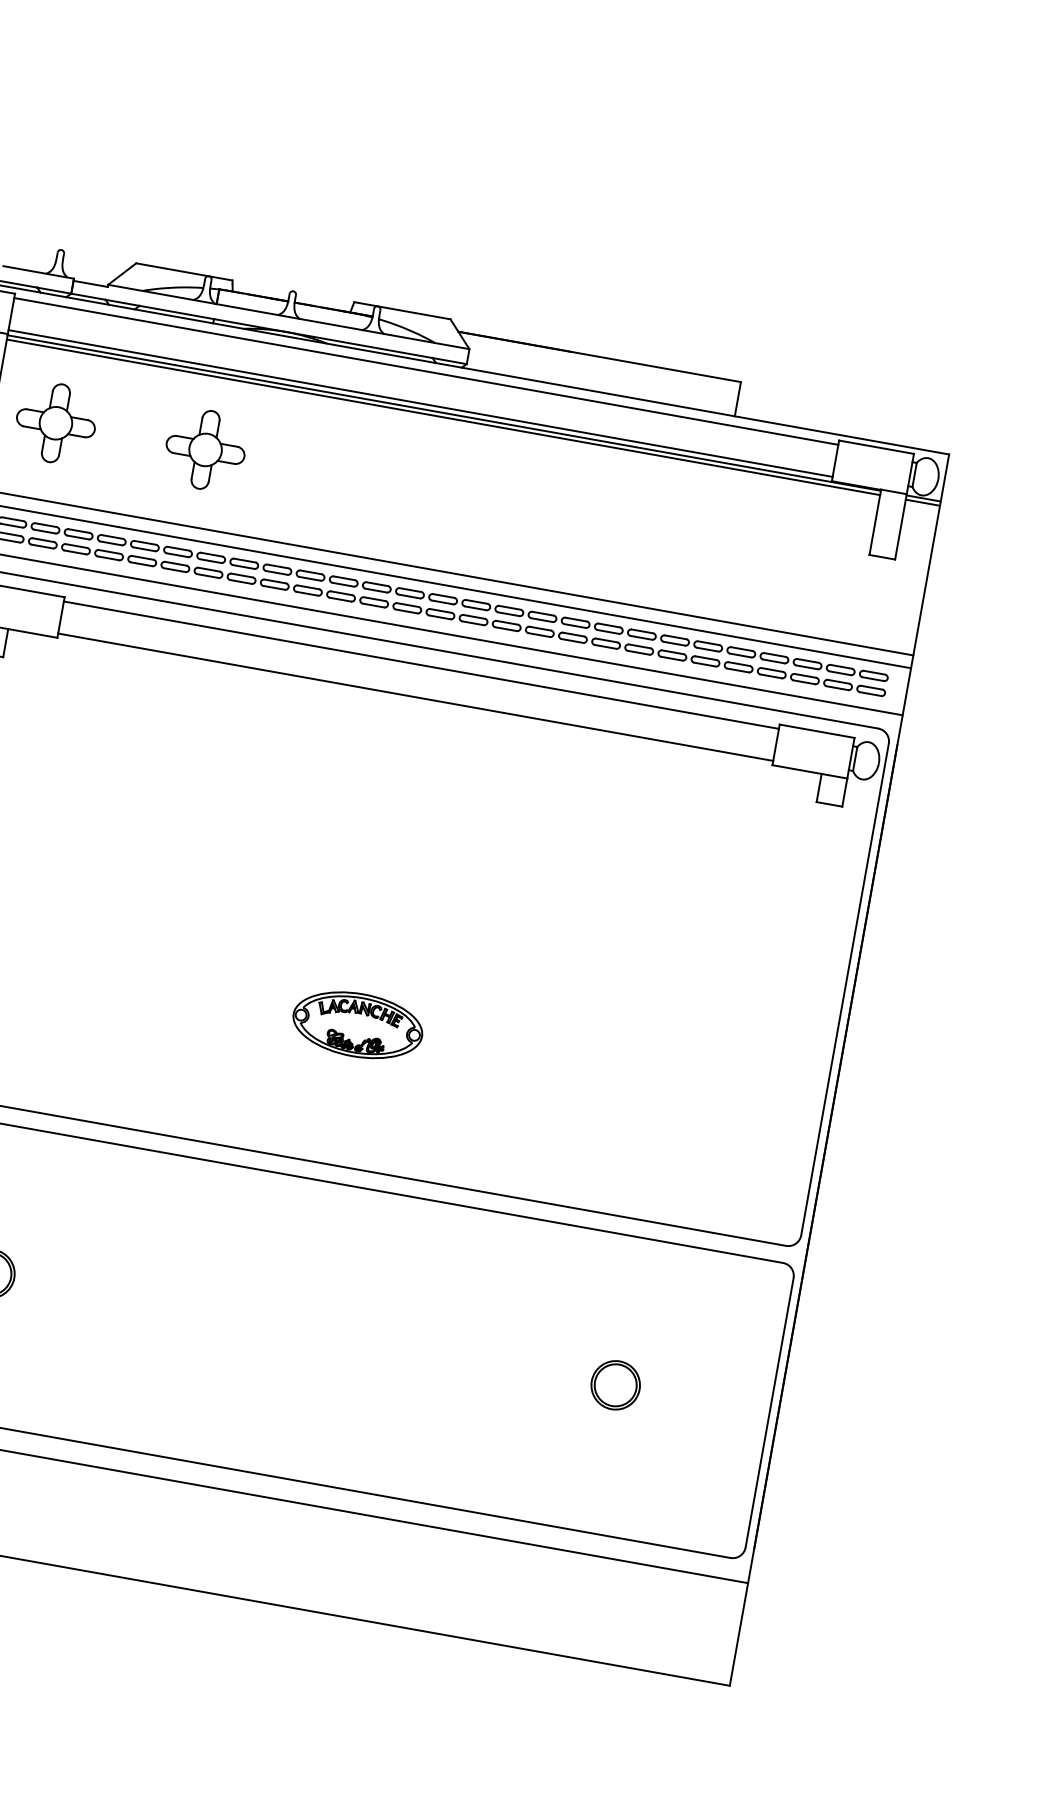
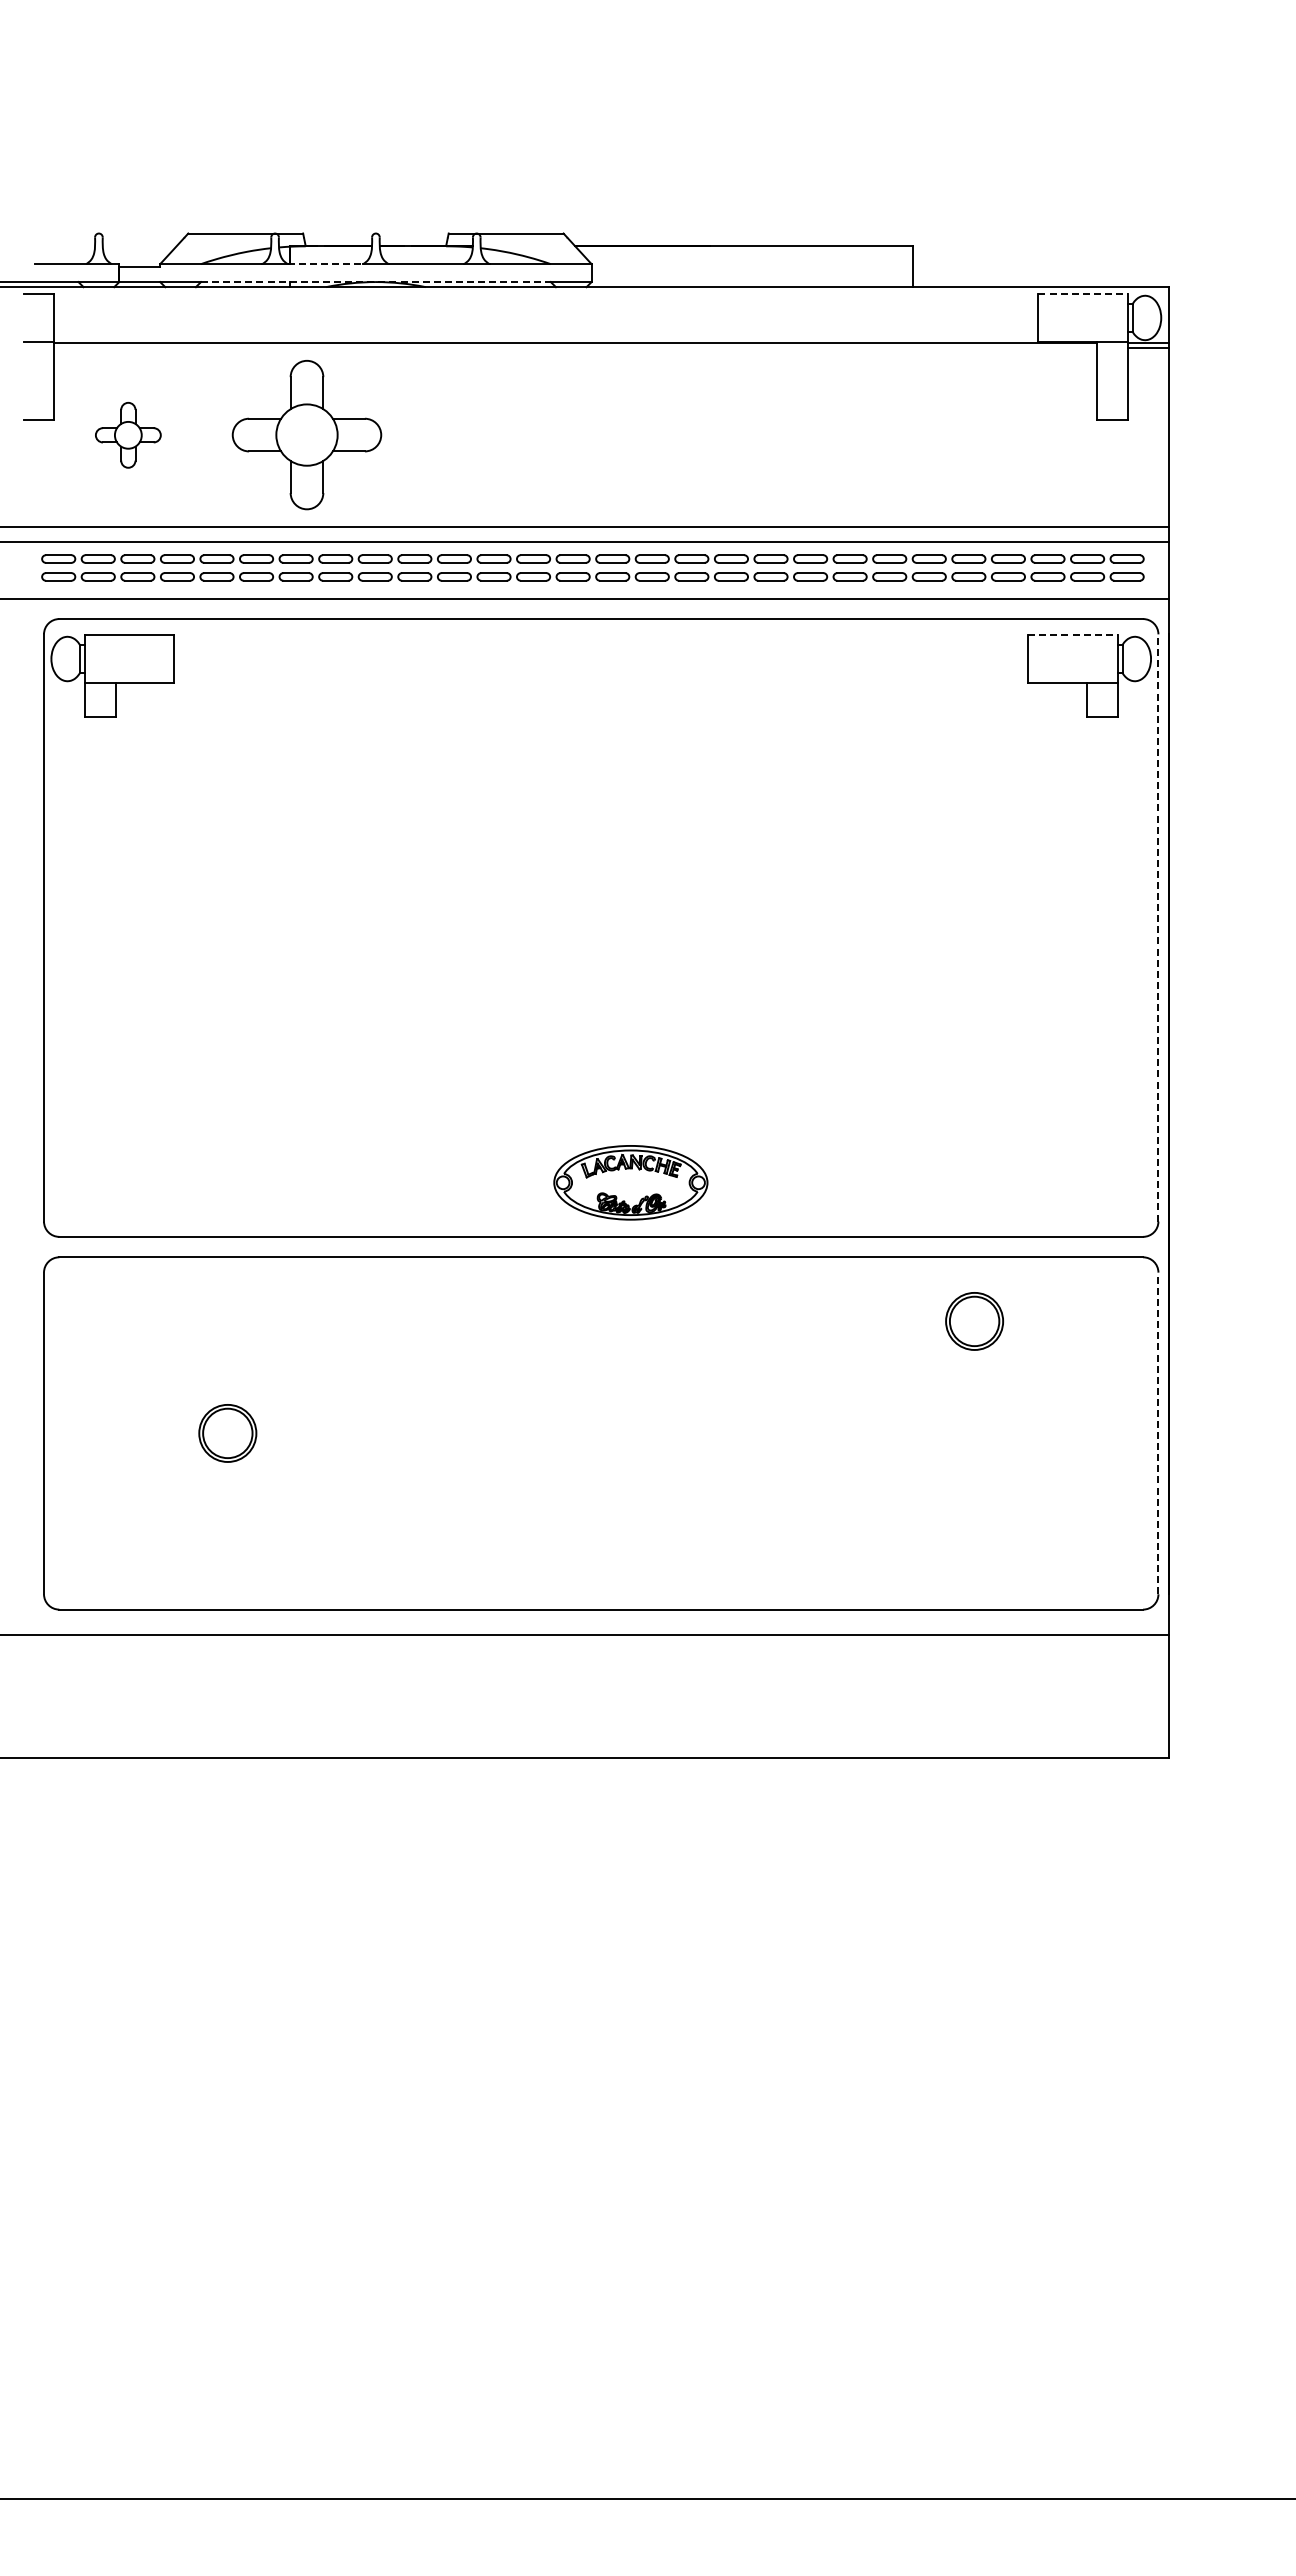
line: (246, 309) -> (325, 264), solid -> dashed
line: (285, 332) -> (375, 282), solid -> dashed
line: (426, 371) -> (546, 298), removed
line: (420, 403) -> (546, 337), removed
line: (443, 417) -> (575, 348), removed
part: (56, 423) -> (128, 435), size x0.7
line: (876, 447) -> (1083, 293), solid -> dashed
part: (205, 450) -> (306, 435), size x1.6
line: (421, 664) -> (601, 639), removed
line: (415, 697) -> (601, 678), removed
line: (816, 730) -> (1072, 634), solid -> dashed
line: (845, 989) -> (1158, 927), solid -> dashed
part: (357, 1024) -> (630, 1182), moved
part: (615, 1385) -> (974, 1321), moved
line: (769, 1412) -> (1158, 1433), solid -> dashed

